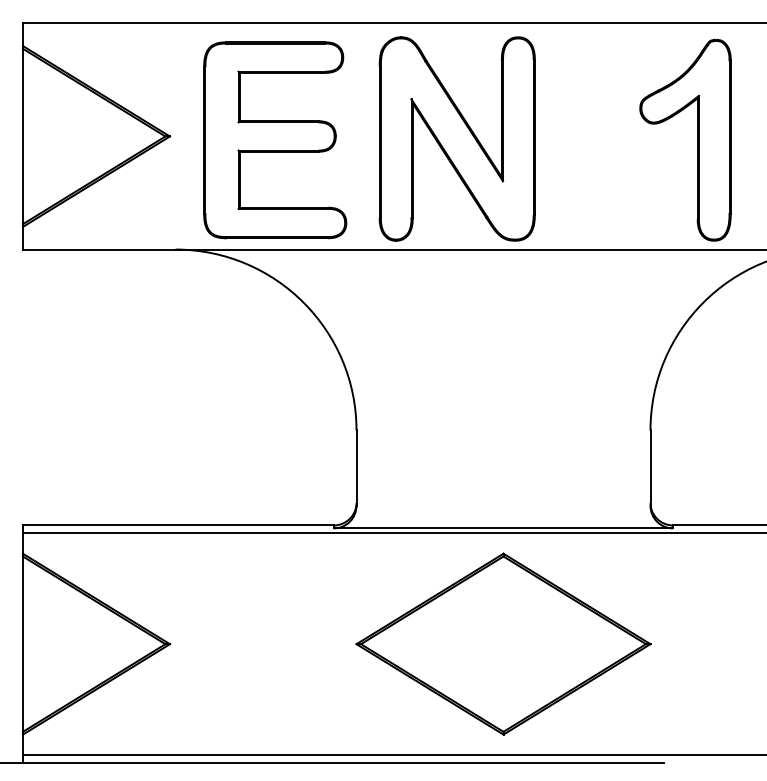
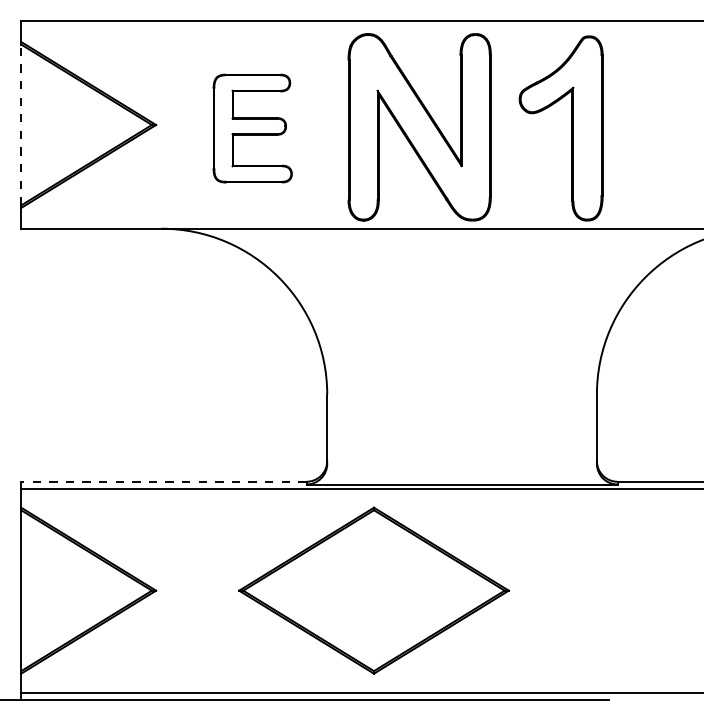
line: (22, 136) -> (20, 125), solid -> dashed
part: (697, 139) -> (572, 127), moved
part: (275, 140) -> (252, 128), size x0.6
line: (177, 525) -> (163, 481), solid -> dashed
part: (503, 643) -> (374, 590), moved

